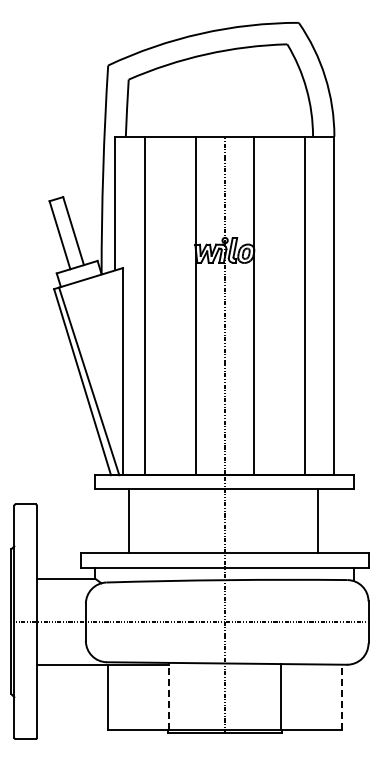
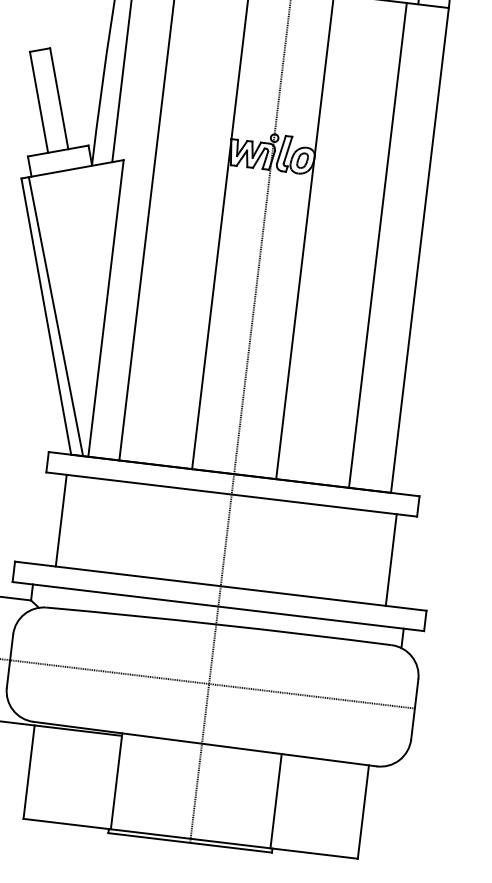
line: (128, 521) -> (61, 520), moved
line: (318, 521) -> (391, 560), moved
line: (169, 695) -> (117, 780), dashed -> solid
line: (341, 697) -> (363, 812), dashed -> solid

